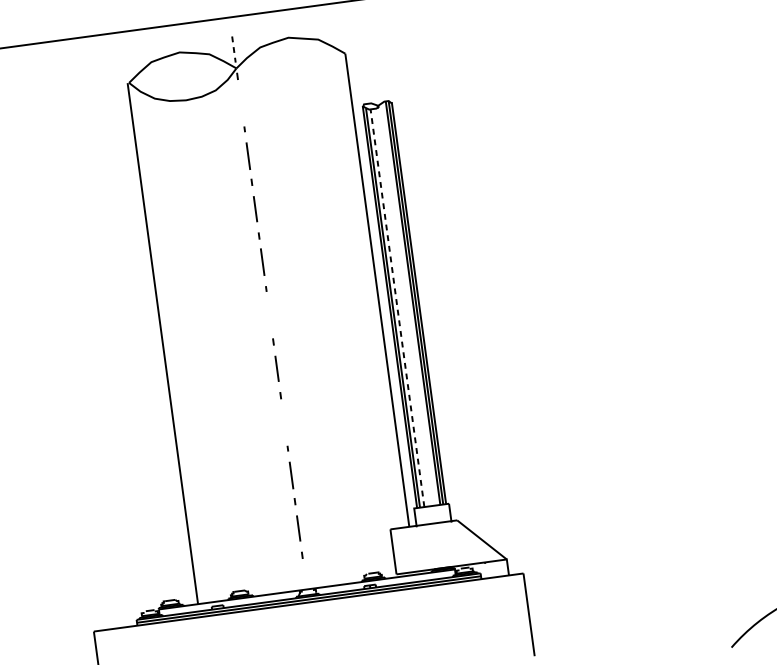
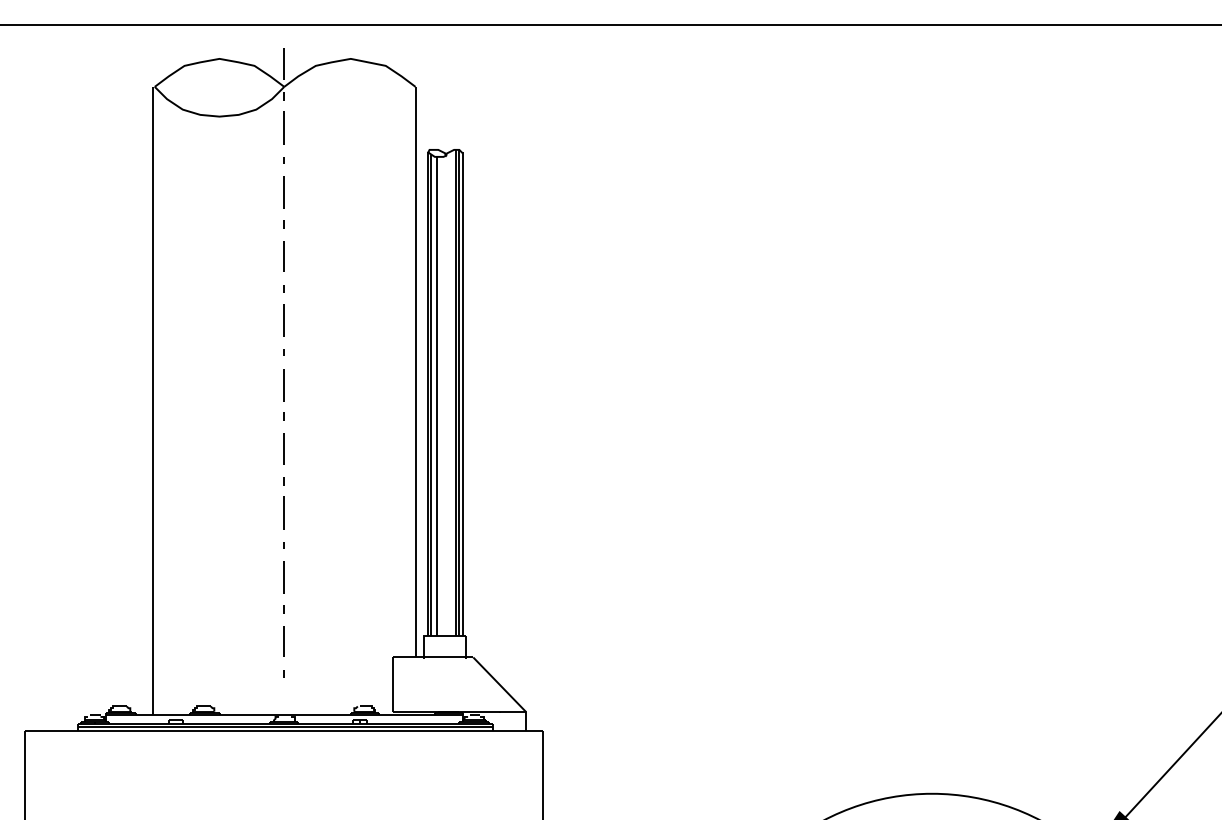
line: (234, 49) -> (284, 64), dashed -> solid
line: (240, 102) -> (283, 127), added
line: (397, 308) -> (436, 396), dashed -> solid
line: (269, 316) -> (283, 385), added
line: (283, 421) -> (283, 512), added

